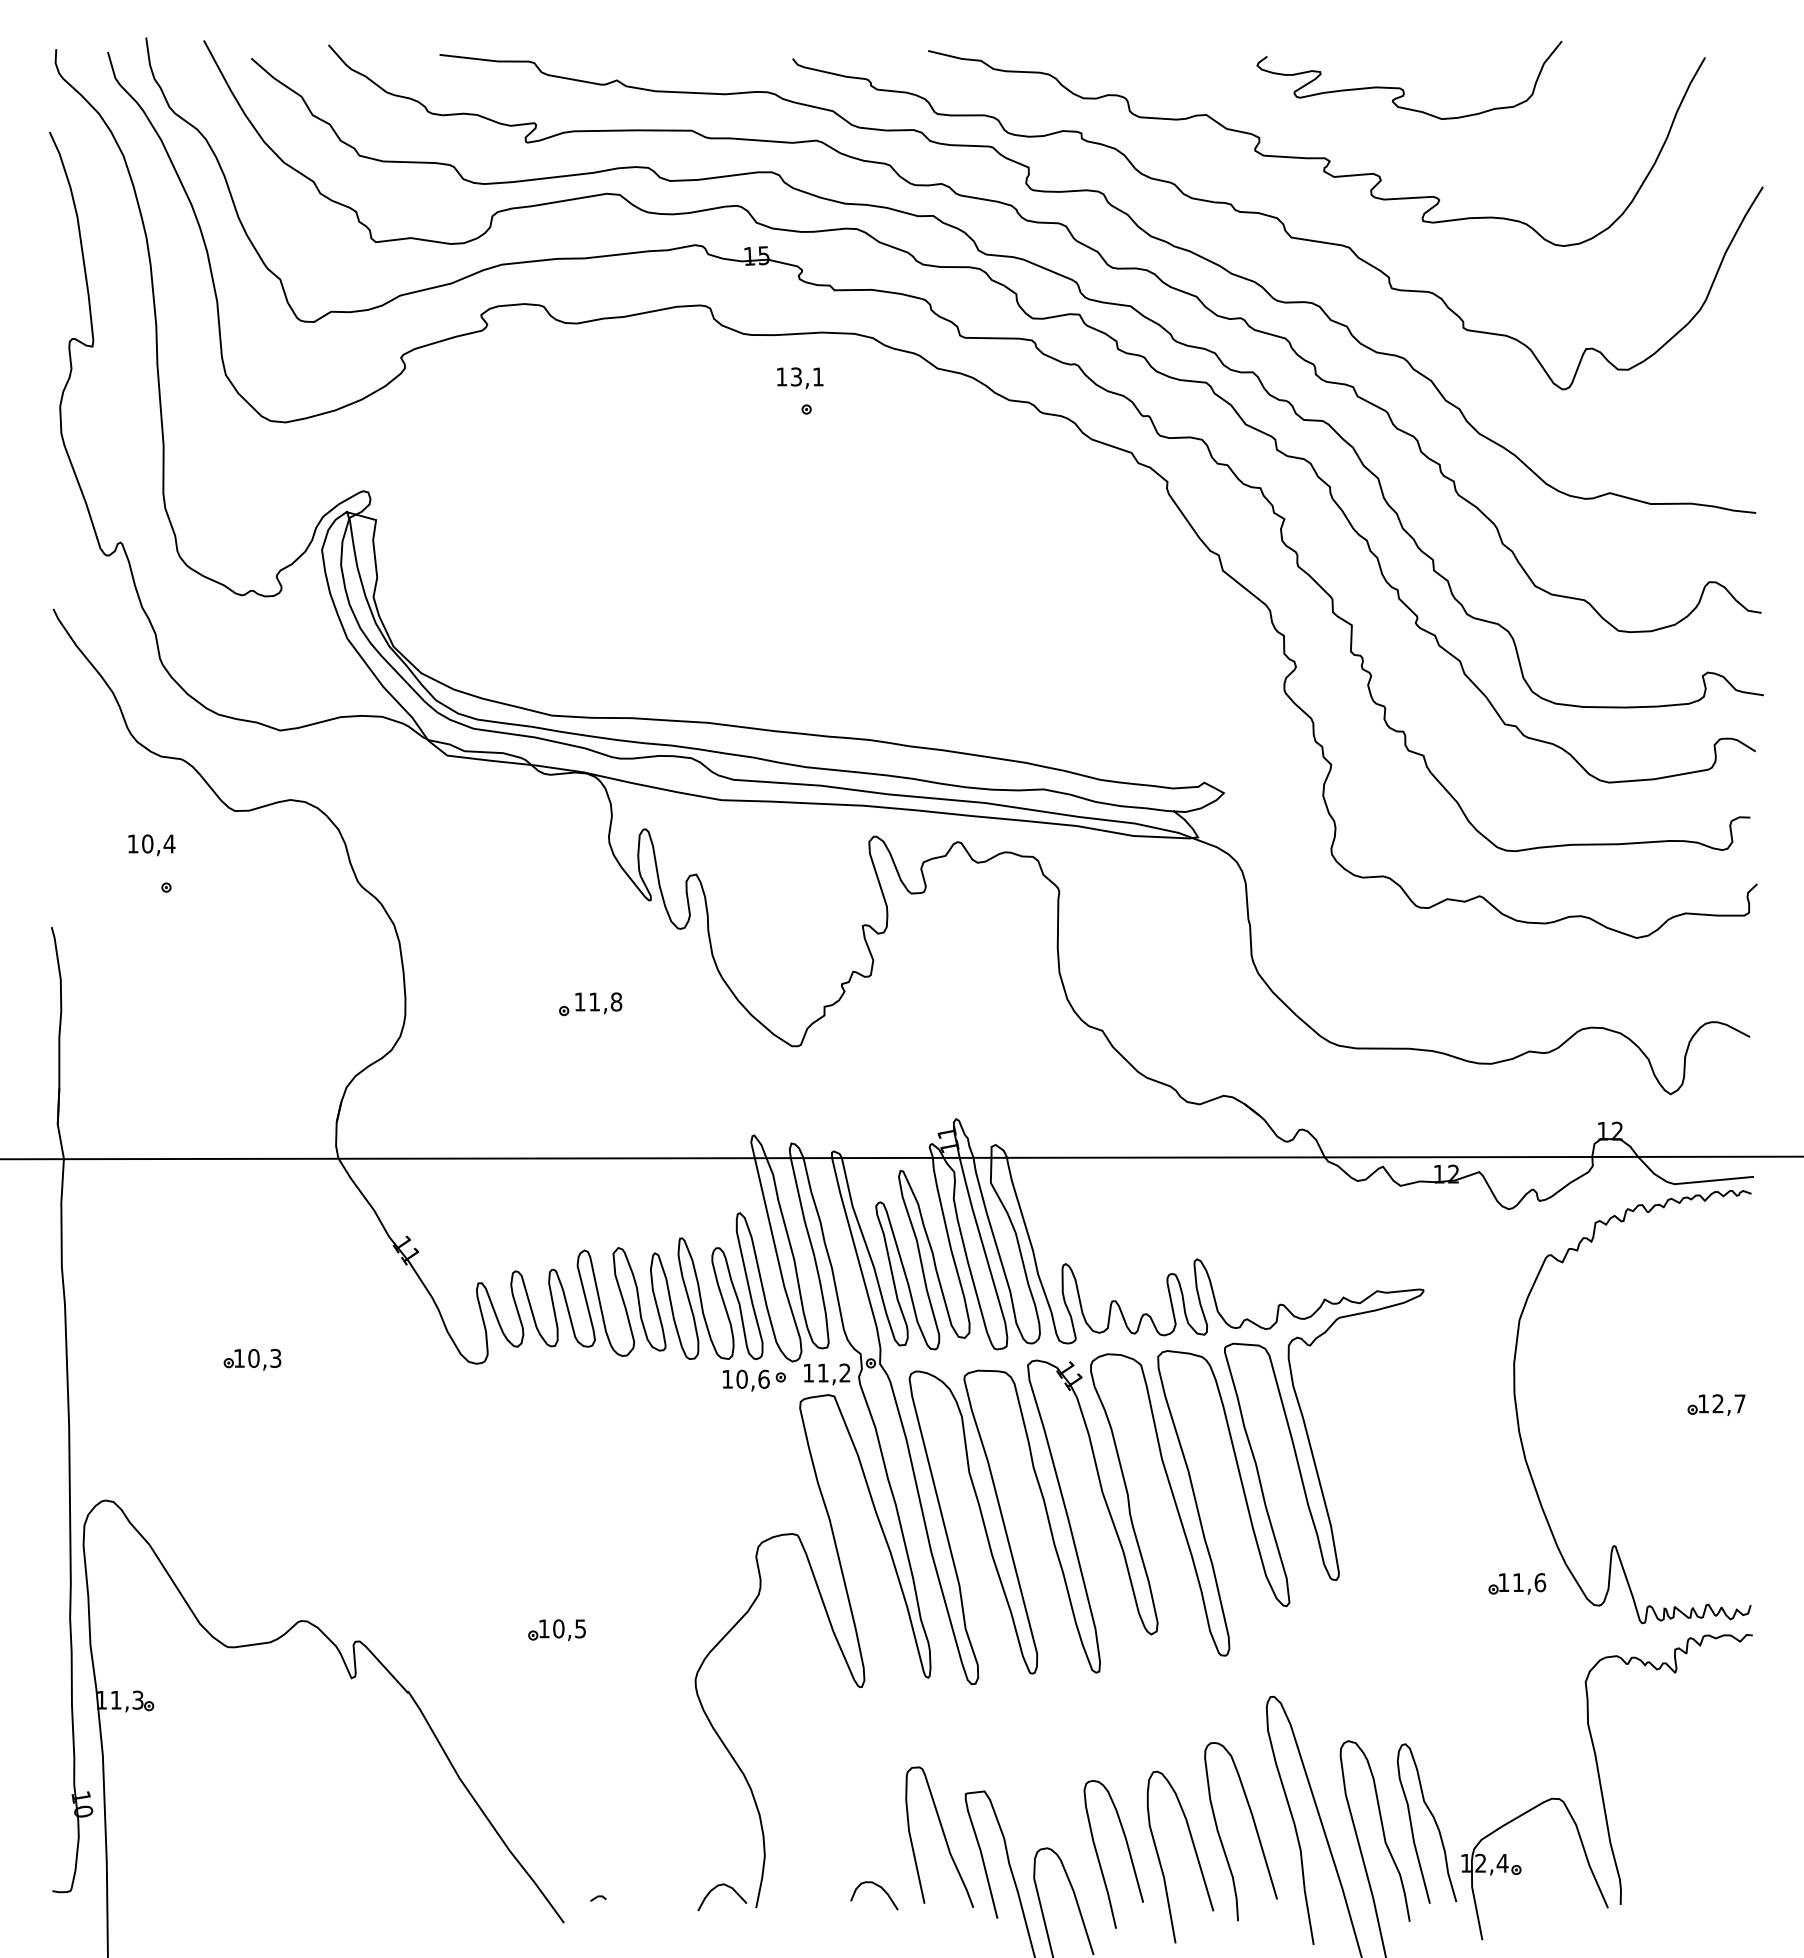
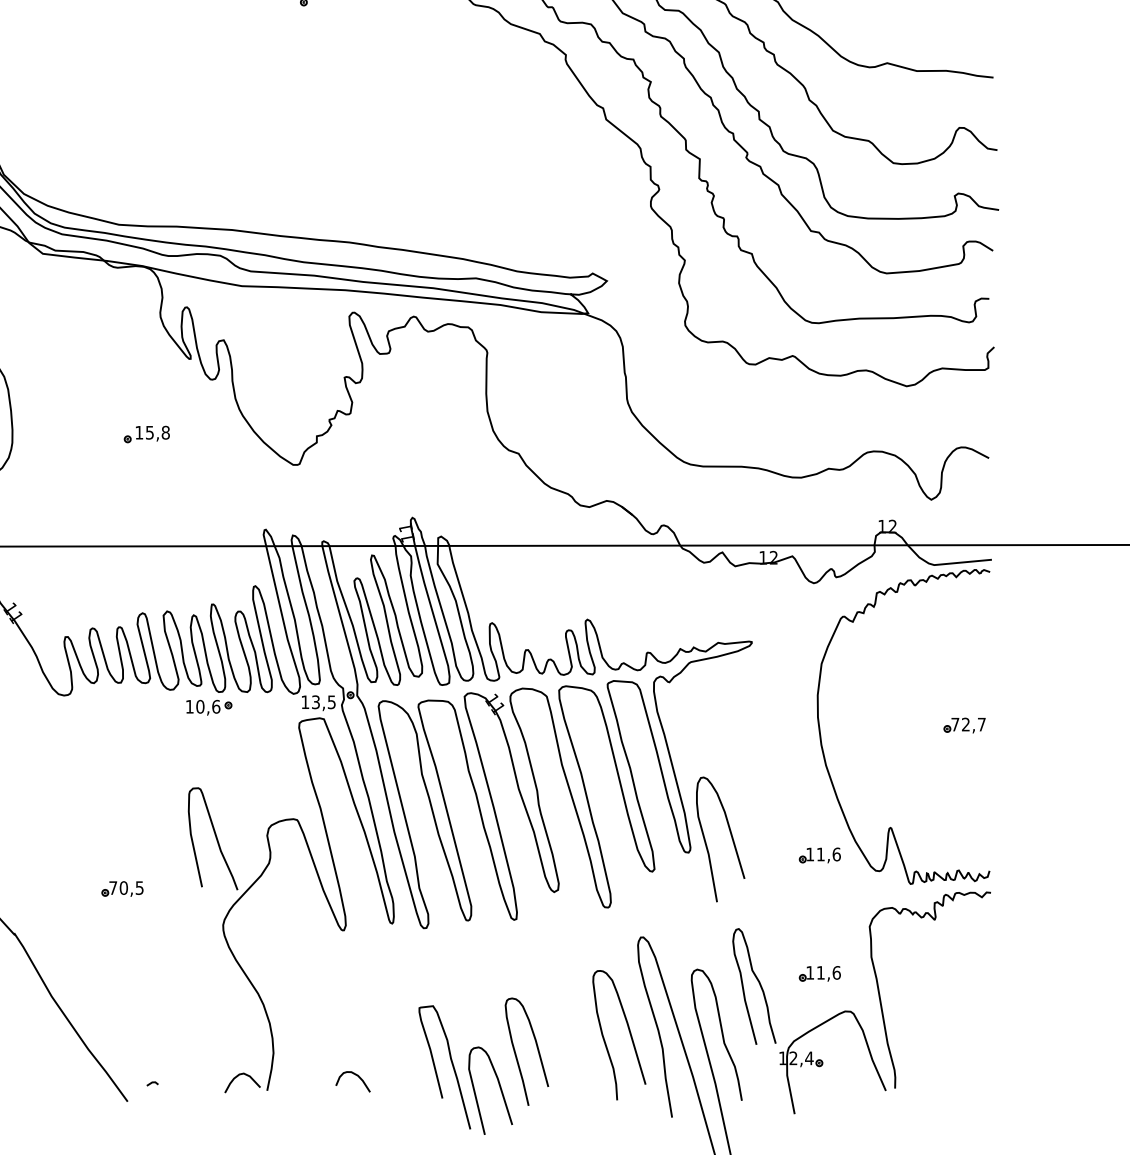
text: (594, 1001) -> (149, 432), 11,8 -> 15,8
text: (833, 1372) -> (323, 701), 11,2 -> 13,5
part: (753, 1380) -> (208, 707), moved
text: (1703, 1403) -> (955, 724), 12,7 -> 72,7
text: (543, 1628) -> (112, 887), 10,5 -> 70,5
part: (1517, 1746) -> (820, 973), added
curve: (1433, 1819) -> (759, 983), moved
curve: (943, 1836) -> (215, 838), moved
curve: (1194, 1851) -> (730, 835), moved

